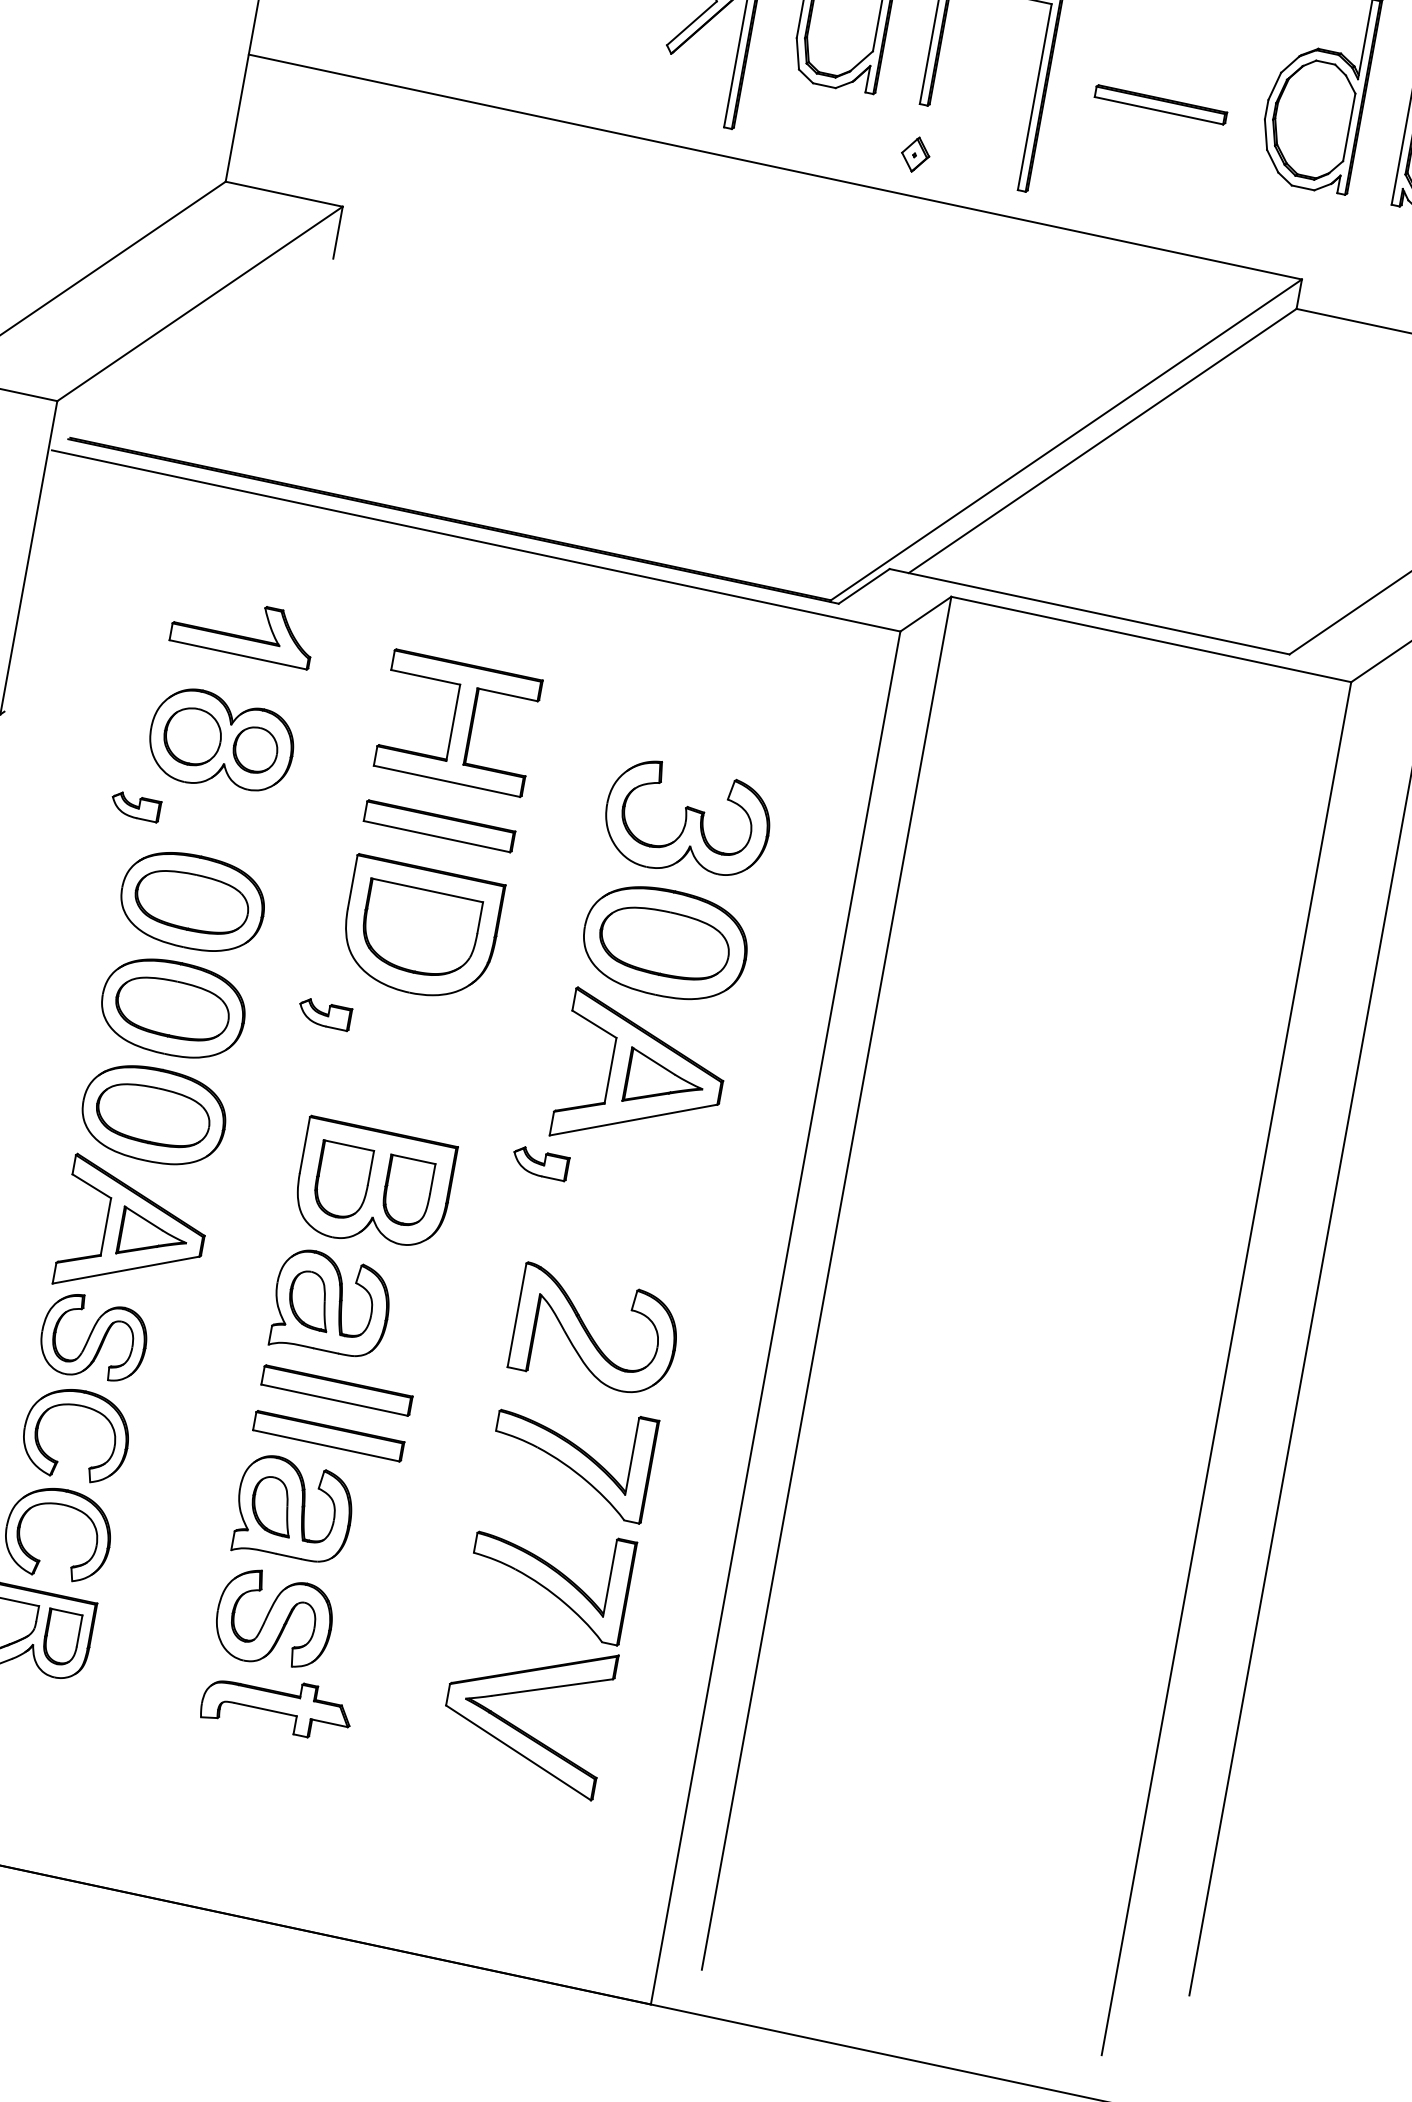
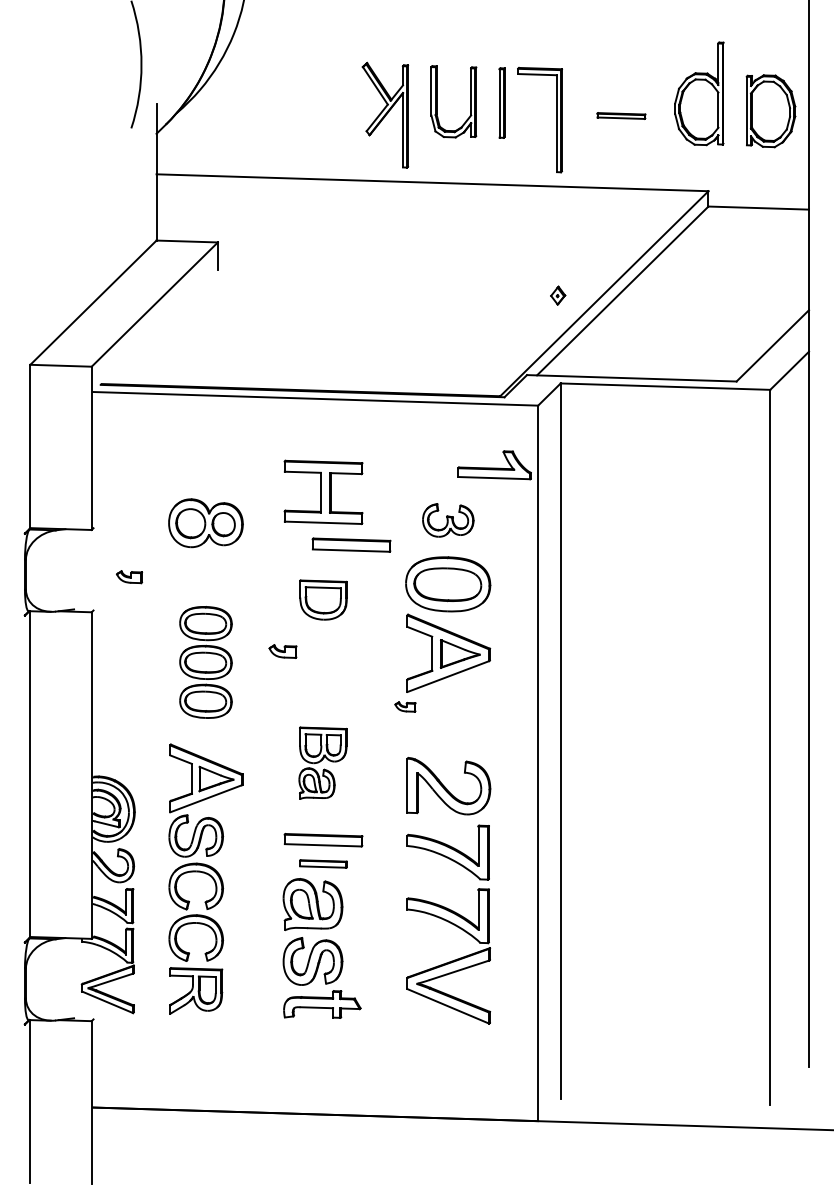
part: (1161, 103) -> (621, 115), size x0.7
part: (916, 154) -> (558, 295), moved
part: (243, 630) -> (494, 465), moved
part: (135, 807) -> (129, 577), moved
part: (688, 820) -> (448, 520), size x0.6
part: (439, 825) -> (351, 544), moved
part: (420, 928) -> (323, 599), size x0.6
part: (172, 1008) -> (205, 662), size x0.7
part: (540, 1162) -> (405, 706), size x0.7
part: (362, 1241) -> (322, 762), size x0.6
part: (328, 1435) -> (323, 863), size x0.6

